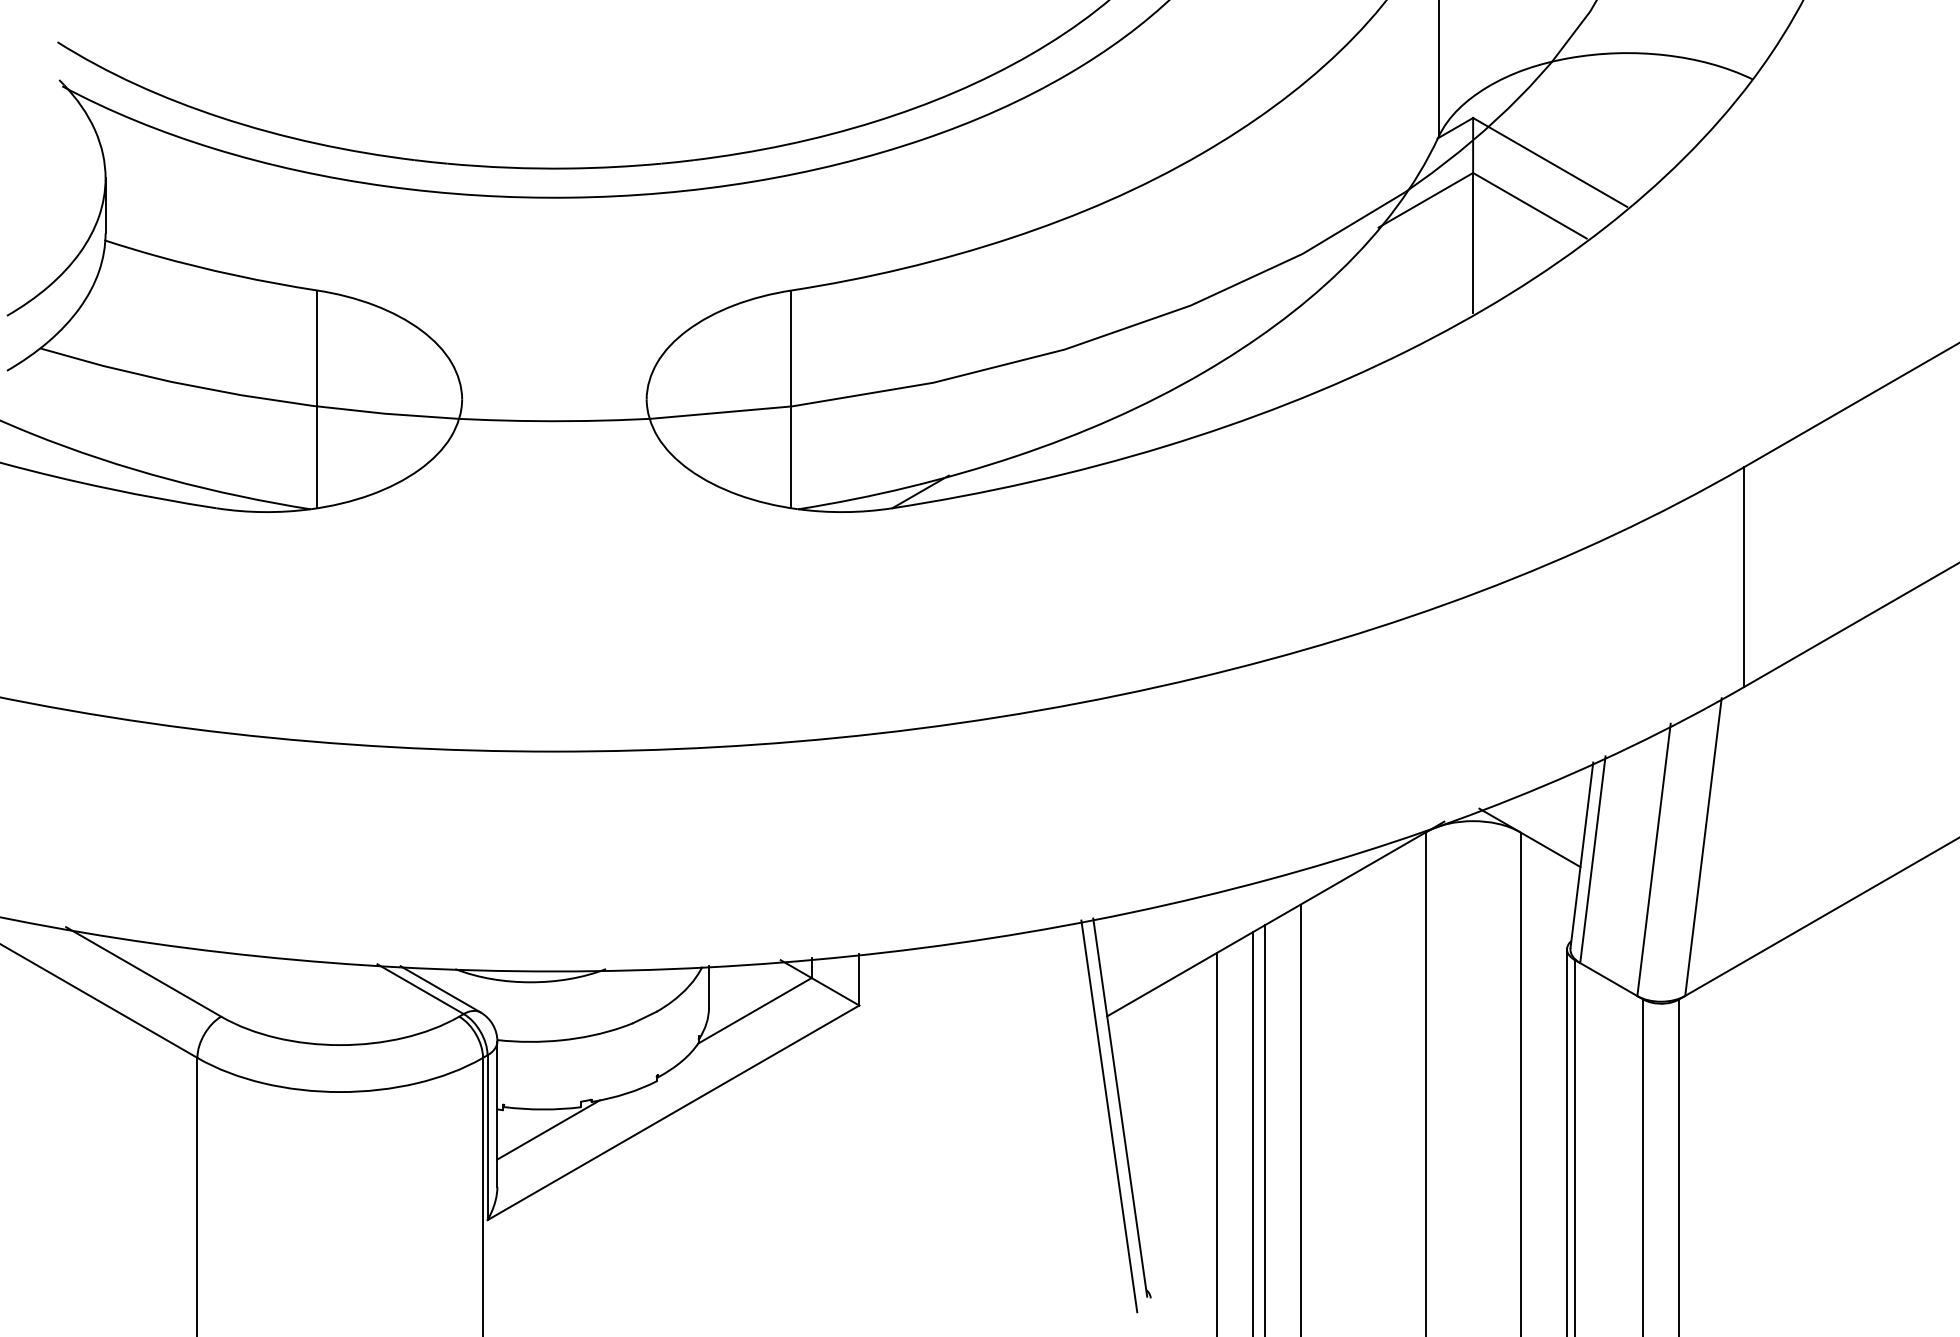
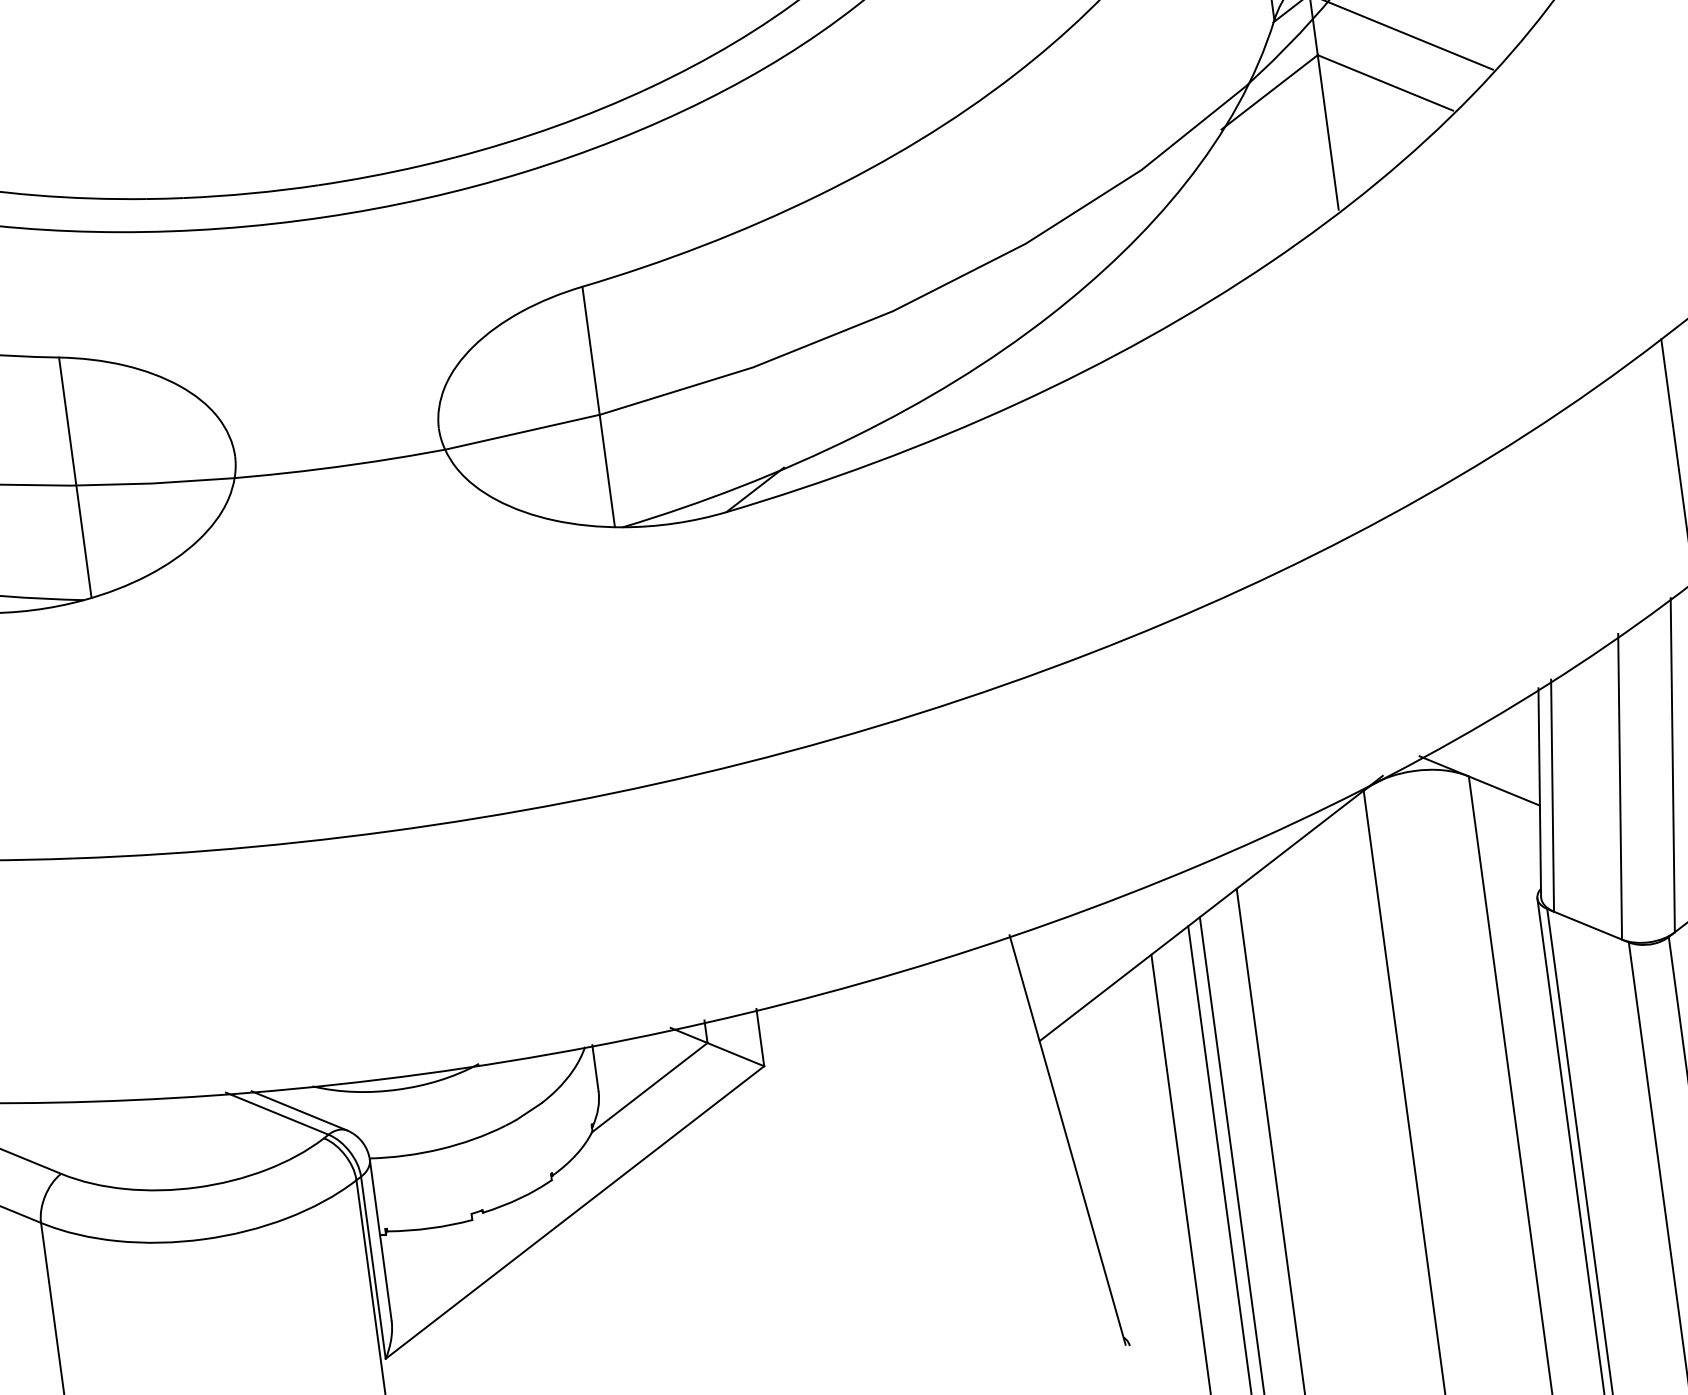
line: (1109, 1116) -> (1057, 1151), removed
line: (548, 1129) -> (439, 1249), removed

